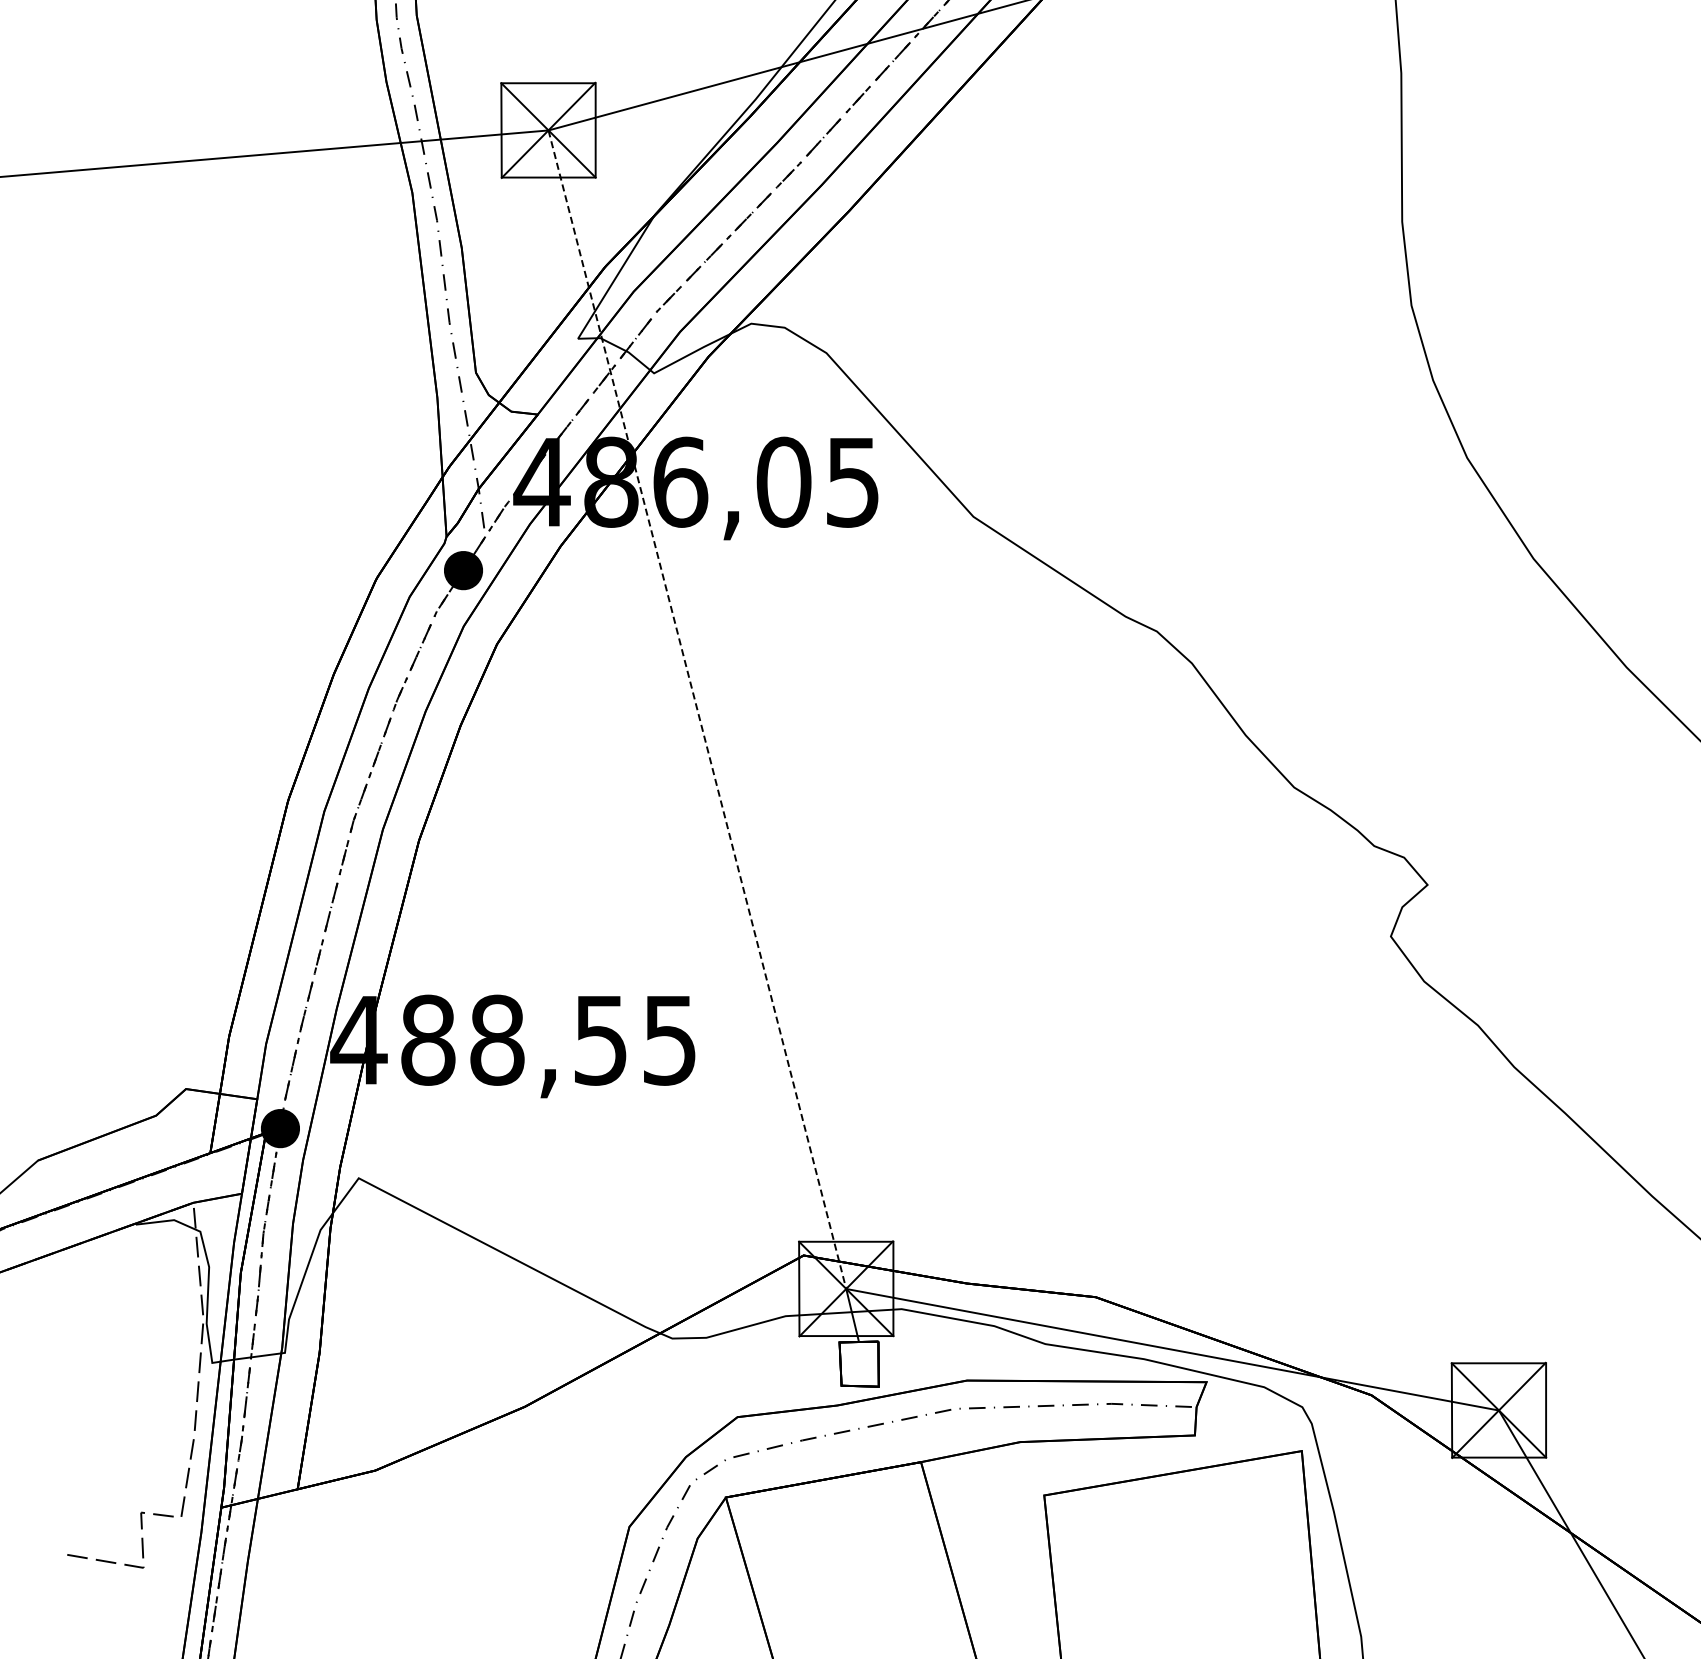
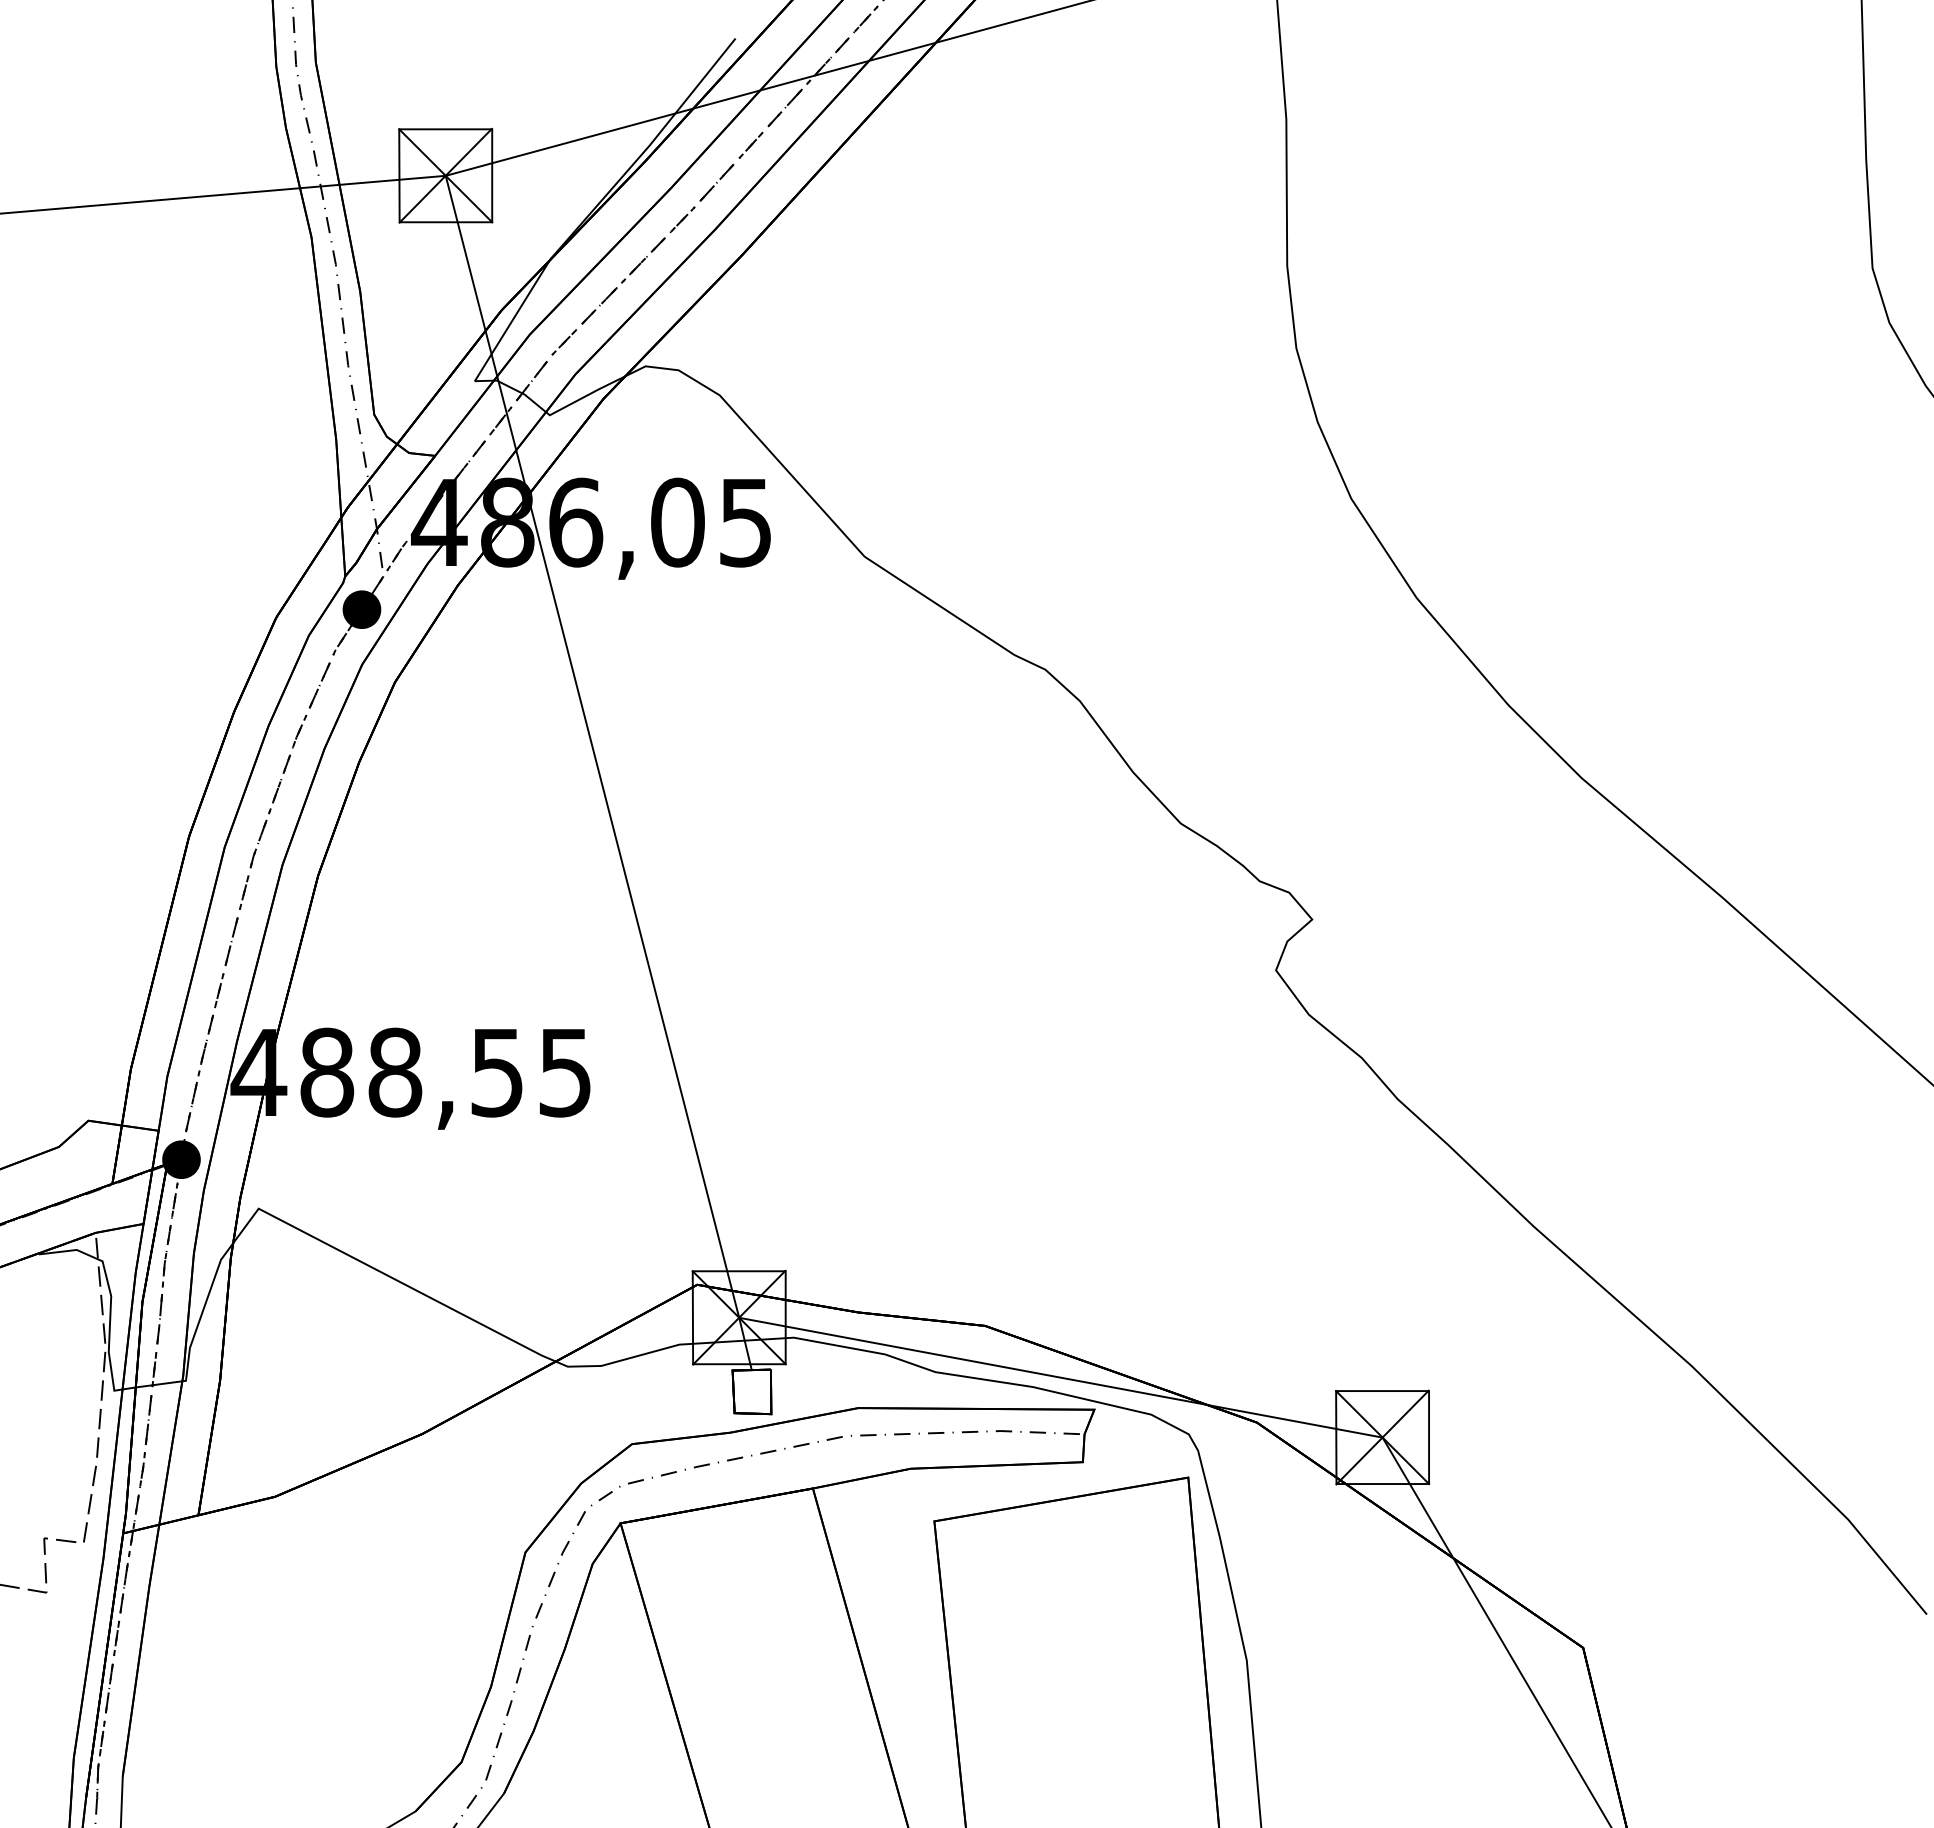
line: (697, 709) -> (592, 746), dashed -> solid

